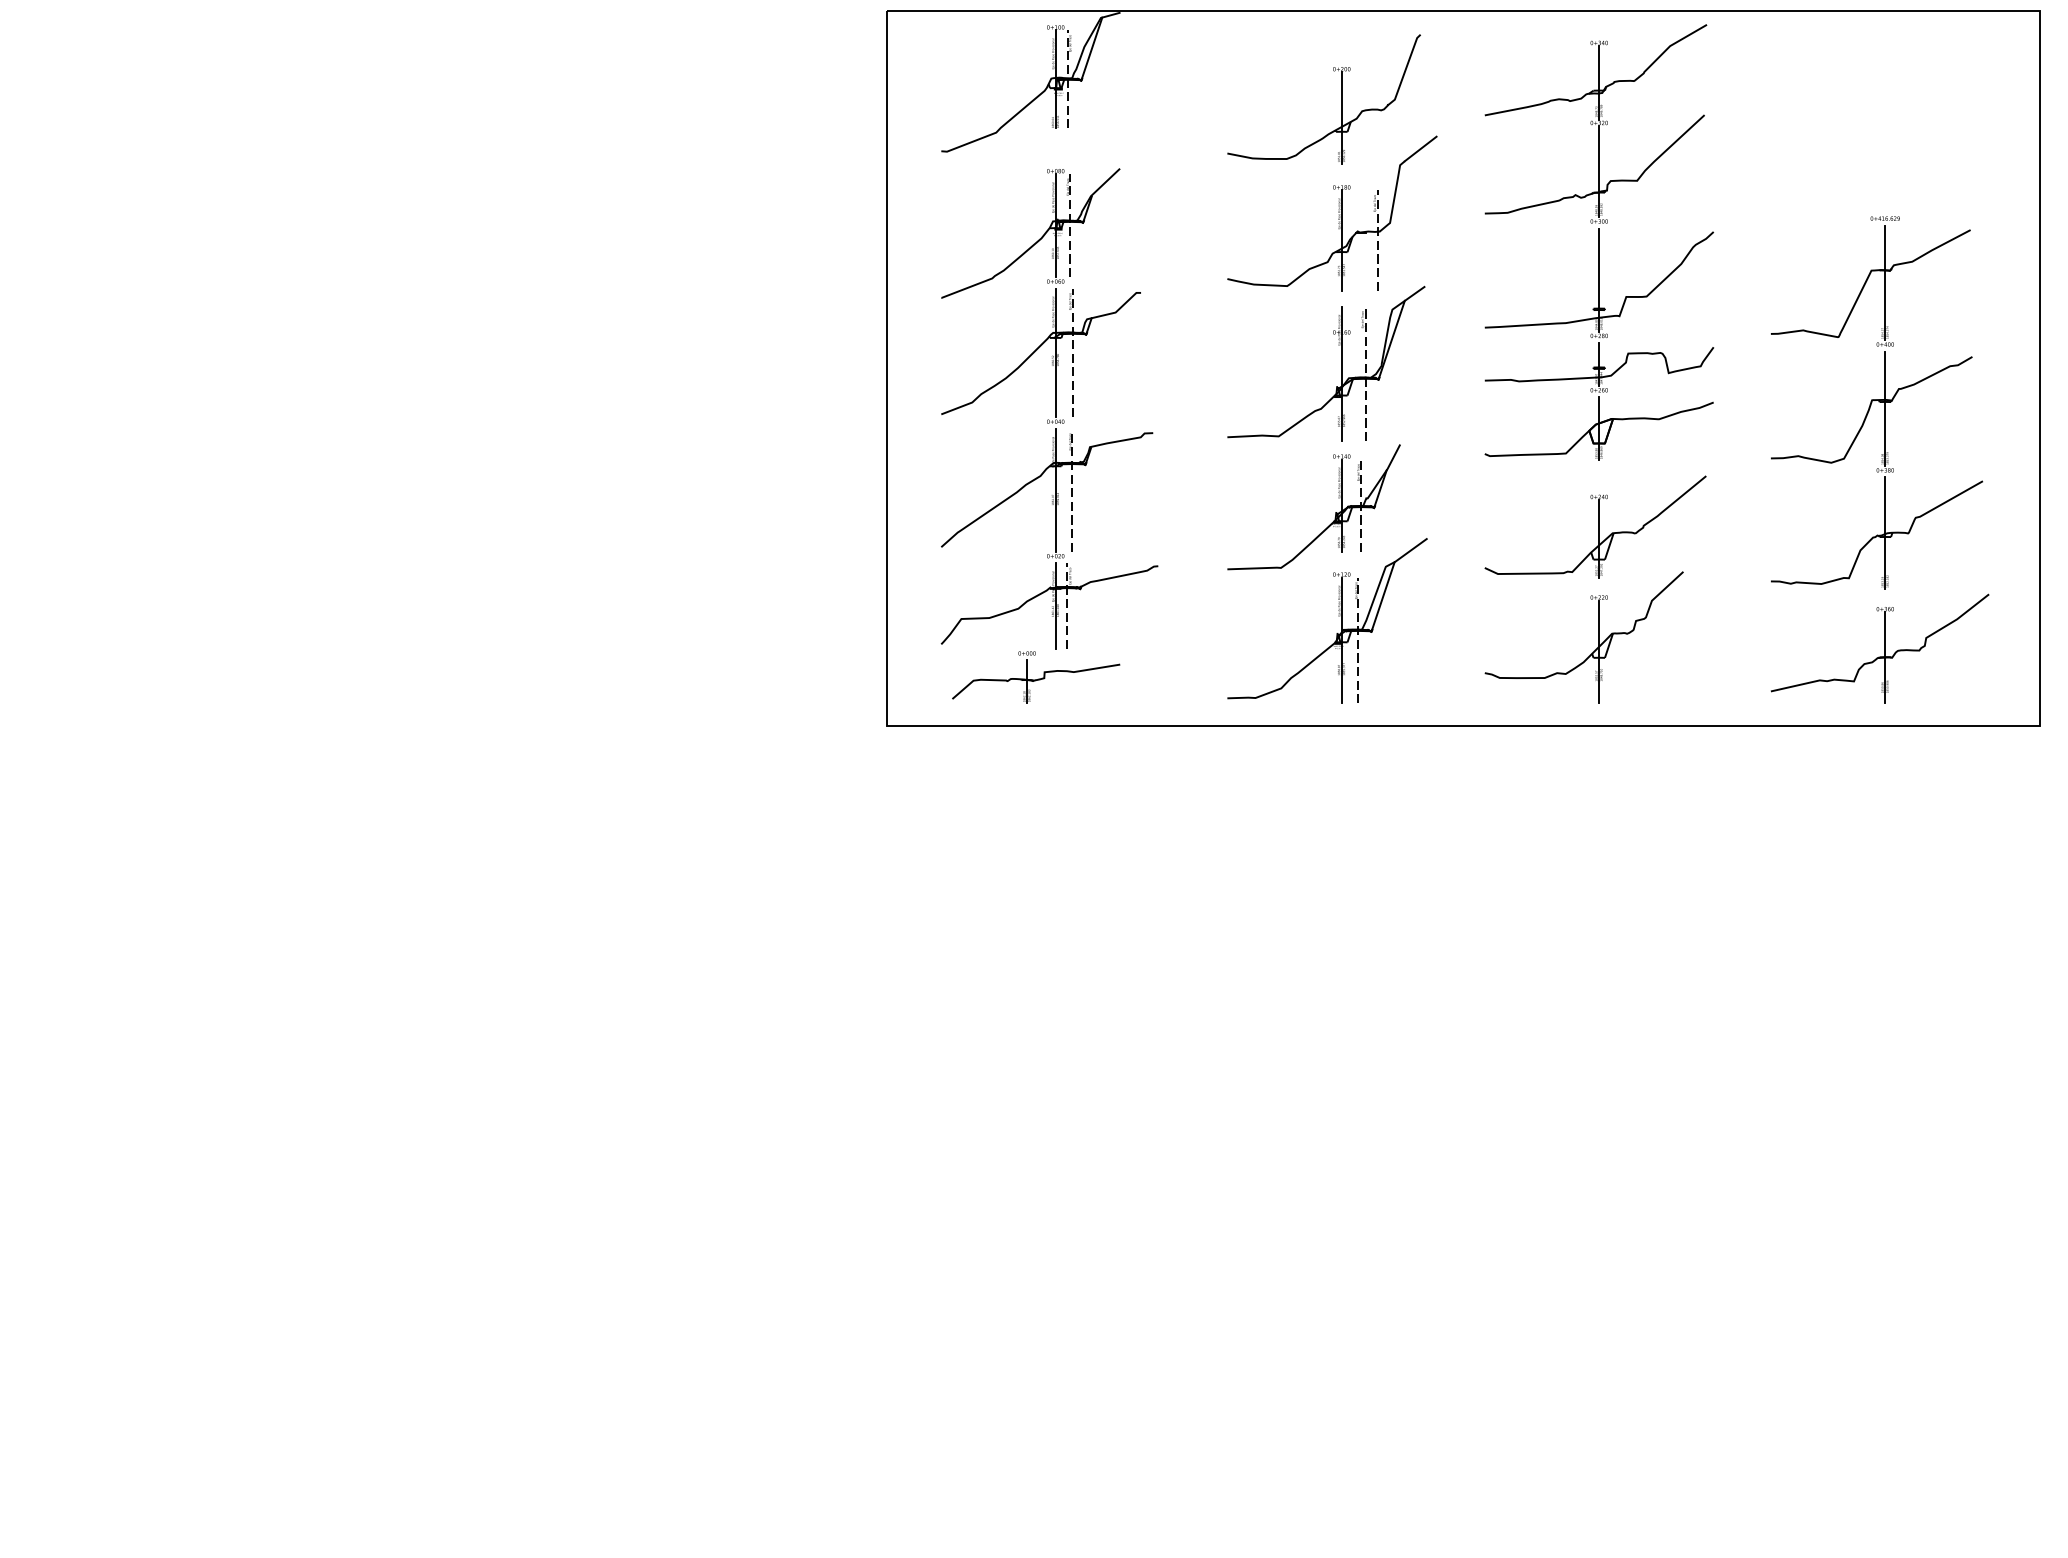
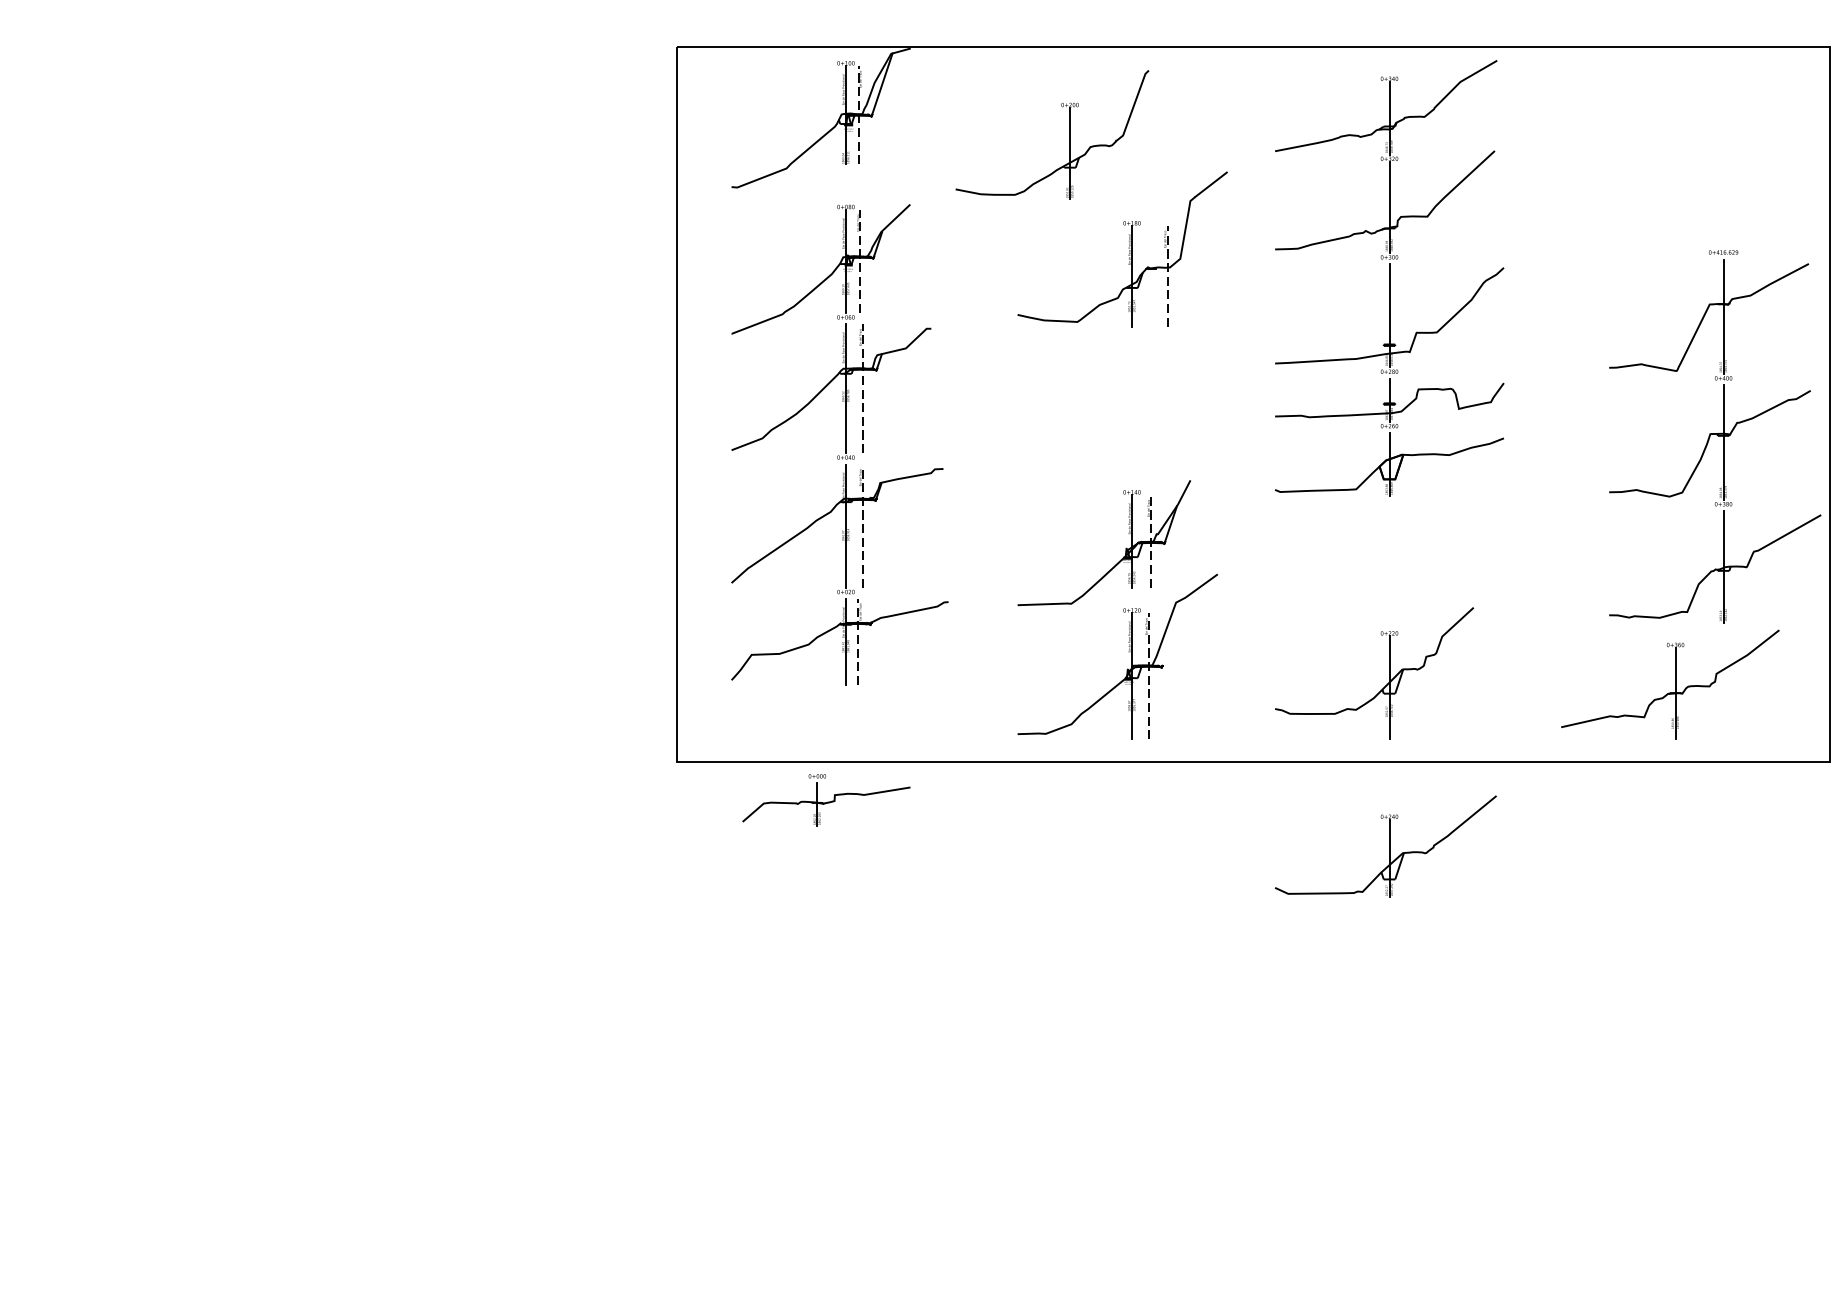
part: (1341, 99) -> (1069, 135), moved
part: (1341, 363) -> (1131, 399), removed
part: (1877, 402) -> (1715, 436), moved
part: (1595, 526) -> (1385, 846), moved
line: (1383, 596) -> (1173, 632), removed
part: (1036, 677) -> (826, 800), moved

